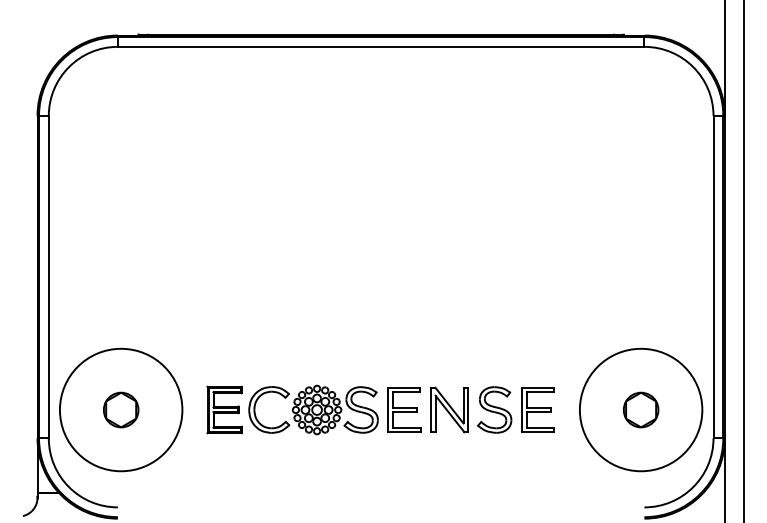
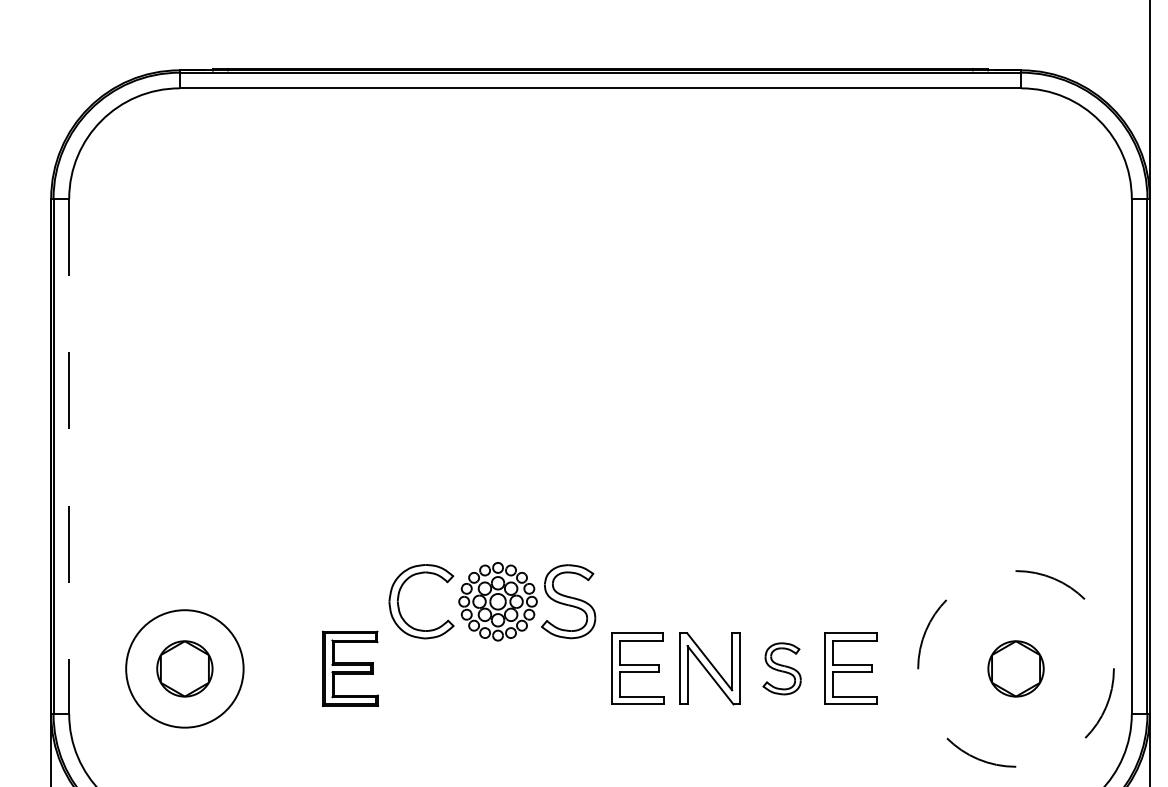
line: (48, 277) -> (68, 457), solid -> dashed
circle: (120, 409) -> (183, 668), size x0.6
part: (313, 409) -> (492, 600), moved
part: (494, 409) -> (781, 668), size x0.7
circle: (640, 409) -> (1015, 668), solid -> dashed

